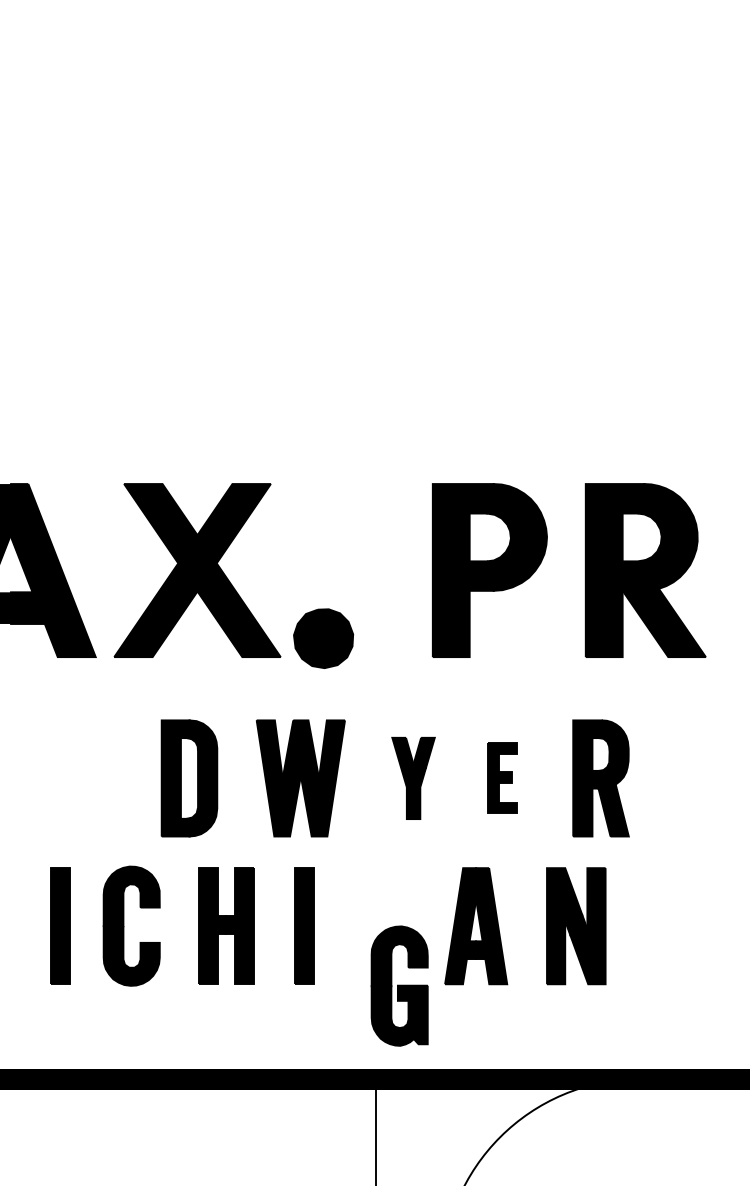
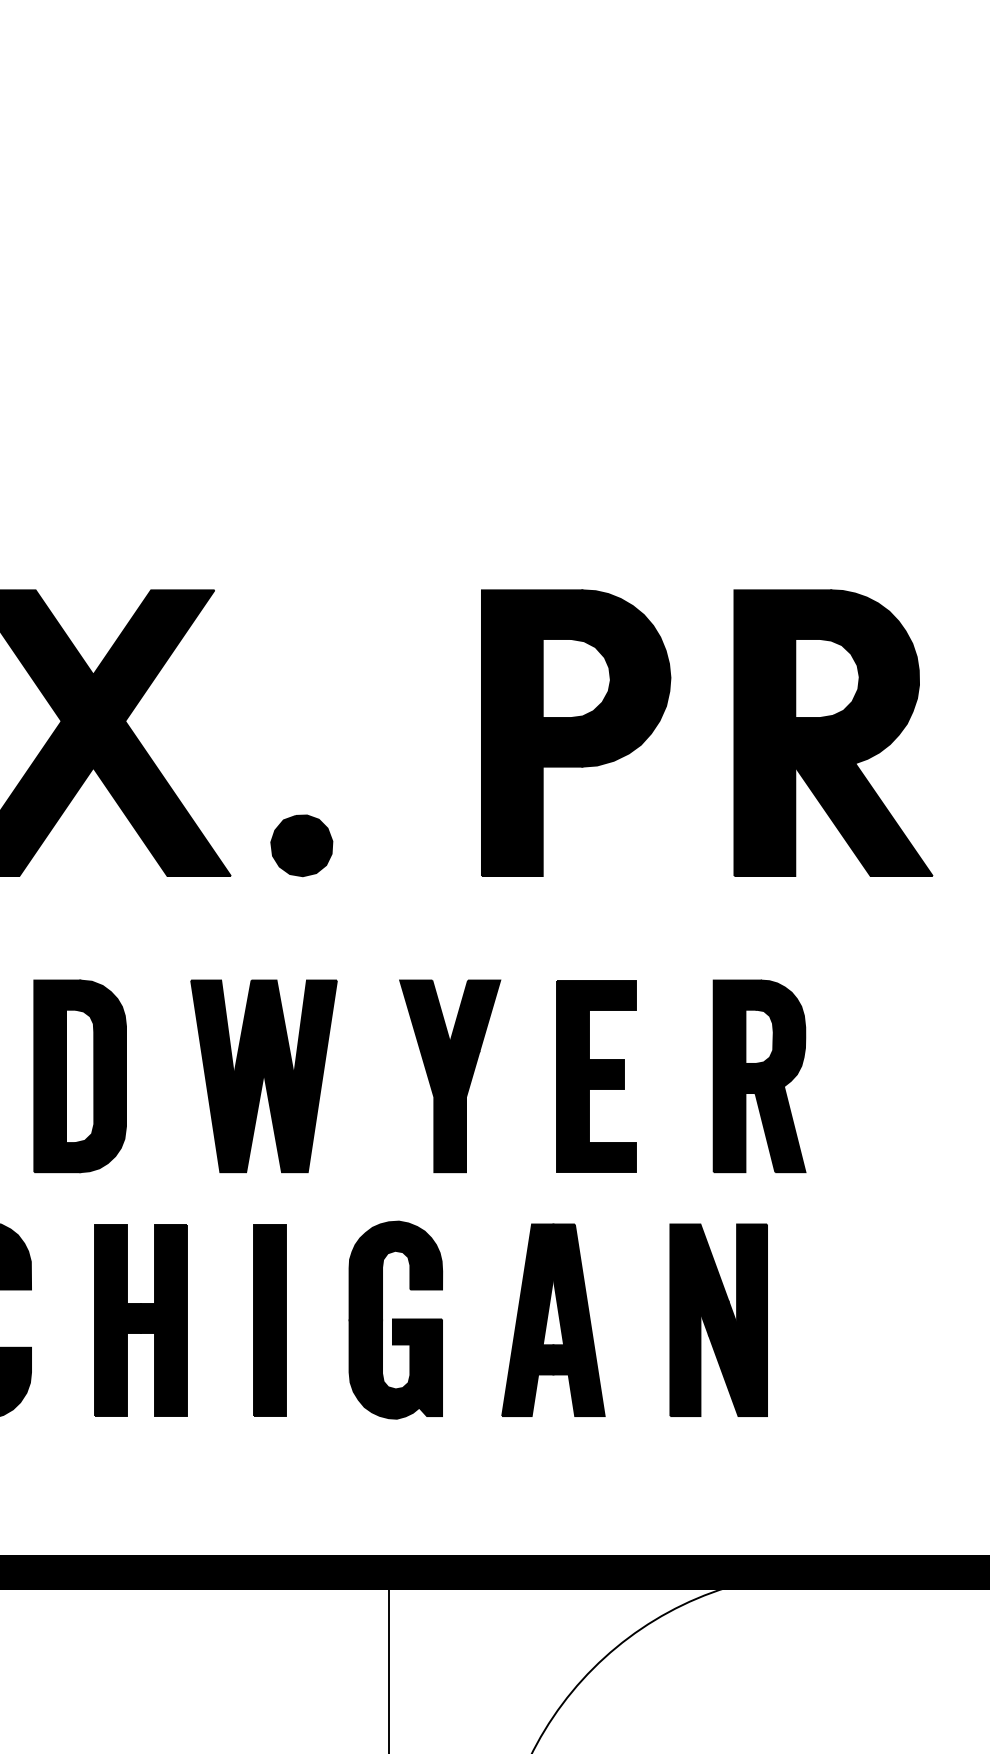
part: (323, 638) -> (301, 845), size x0.62
part: (501, 777) -> (595, 1074), size x1.67
part: (413, 778) -> (449, 1076), size x1.43
part: (399, 985) -> (395, 1319), moved

